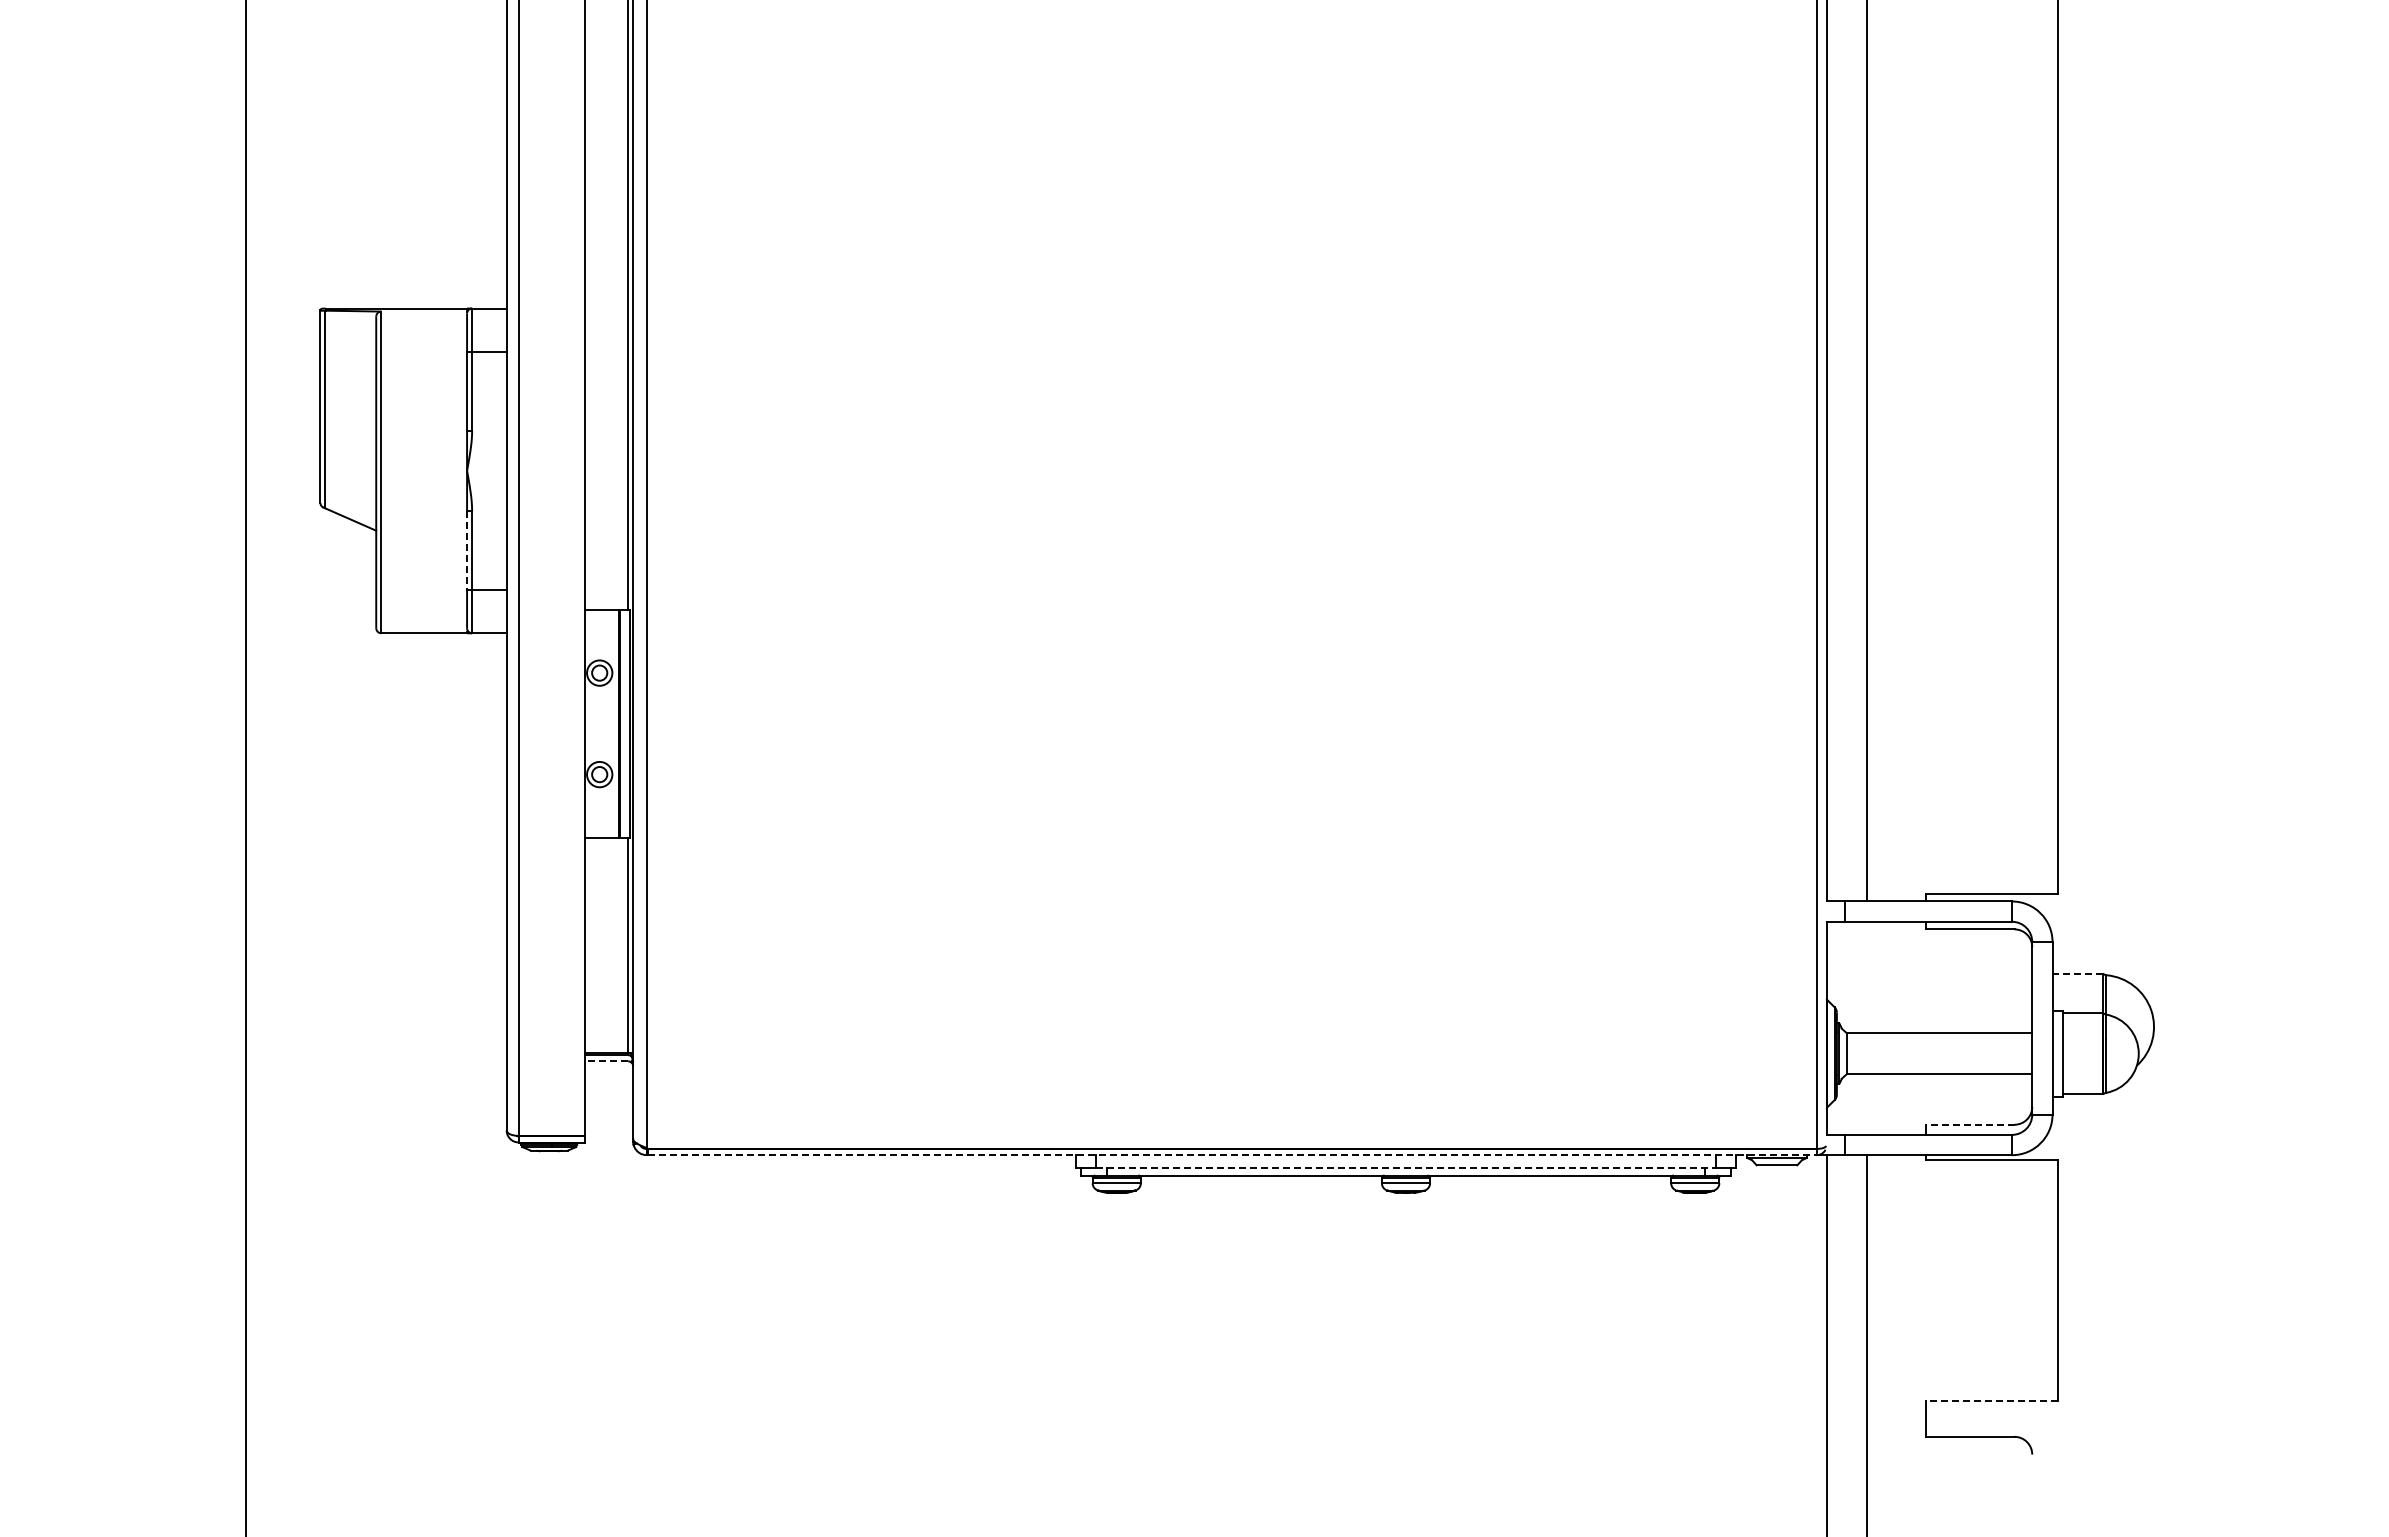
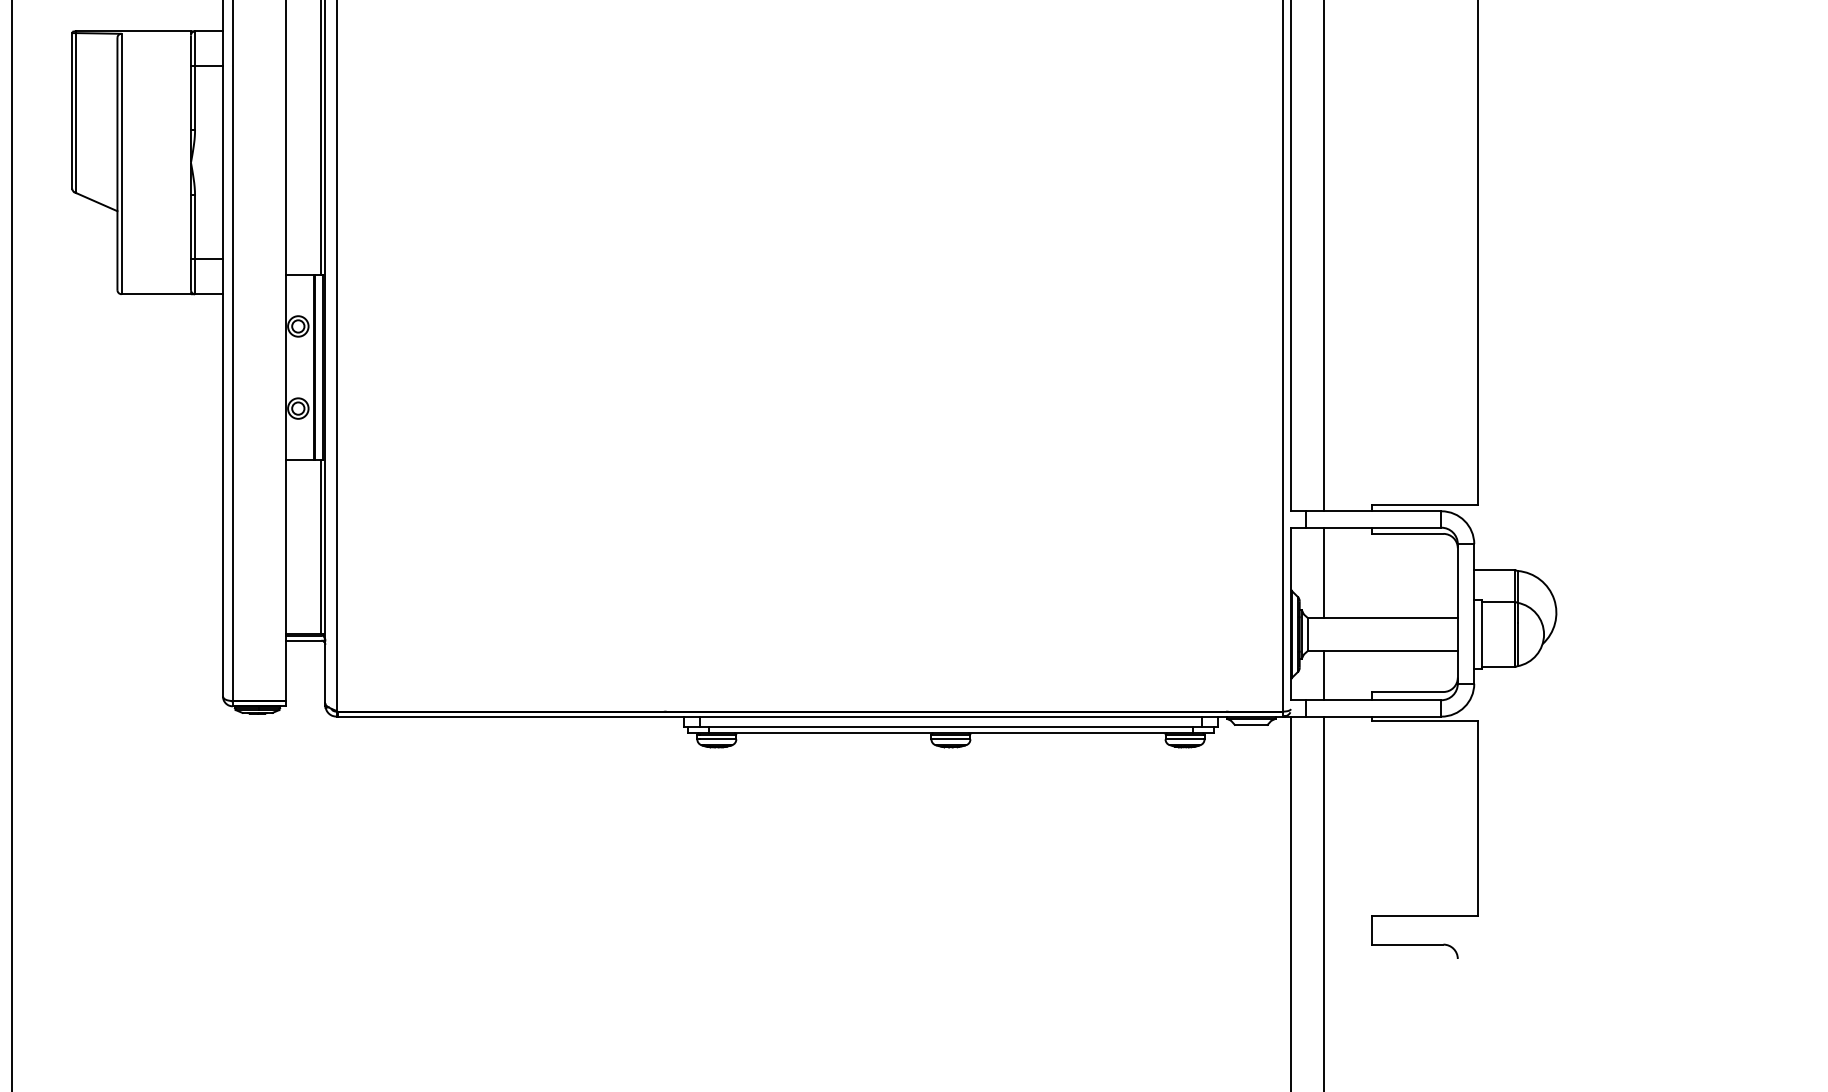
line: (467, 551) -> (191, 228), dashed -> solid
line: (2077, 973) -> (1494, 569), dashed -> solid
line: (1867, 977) -> (1324, 572), added
line: (606, 1061) -> (303, 640), dashed -> solid
line: (1867, 1104) -> (1324, 675), added
line: (1969, 1124) -> (1407, 691), dashed -> solid
line: (1232, 1155) -> (810, 716), dashed -> solid
line: (1406, 1167) -> (951, 726), dashed -> solid
line: (1991, 1401) -> (1424, 916), dashed -> solid

